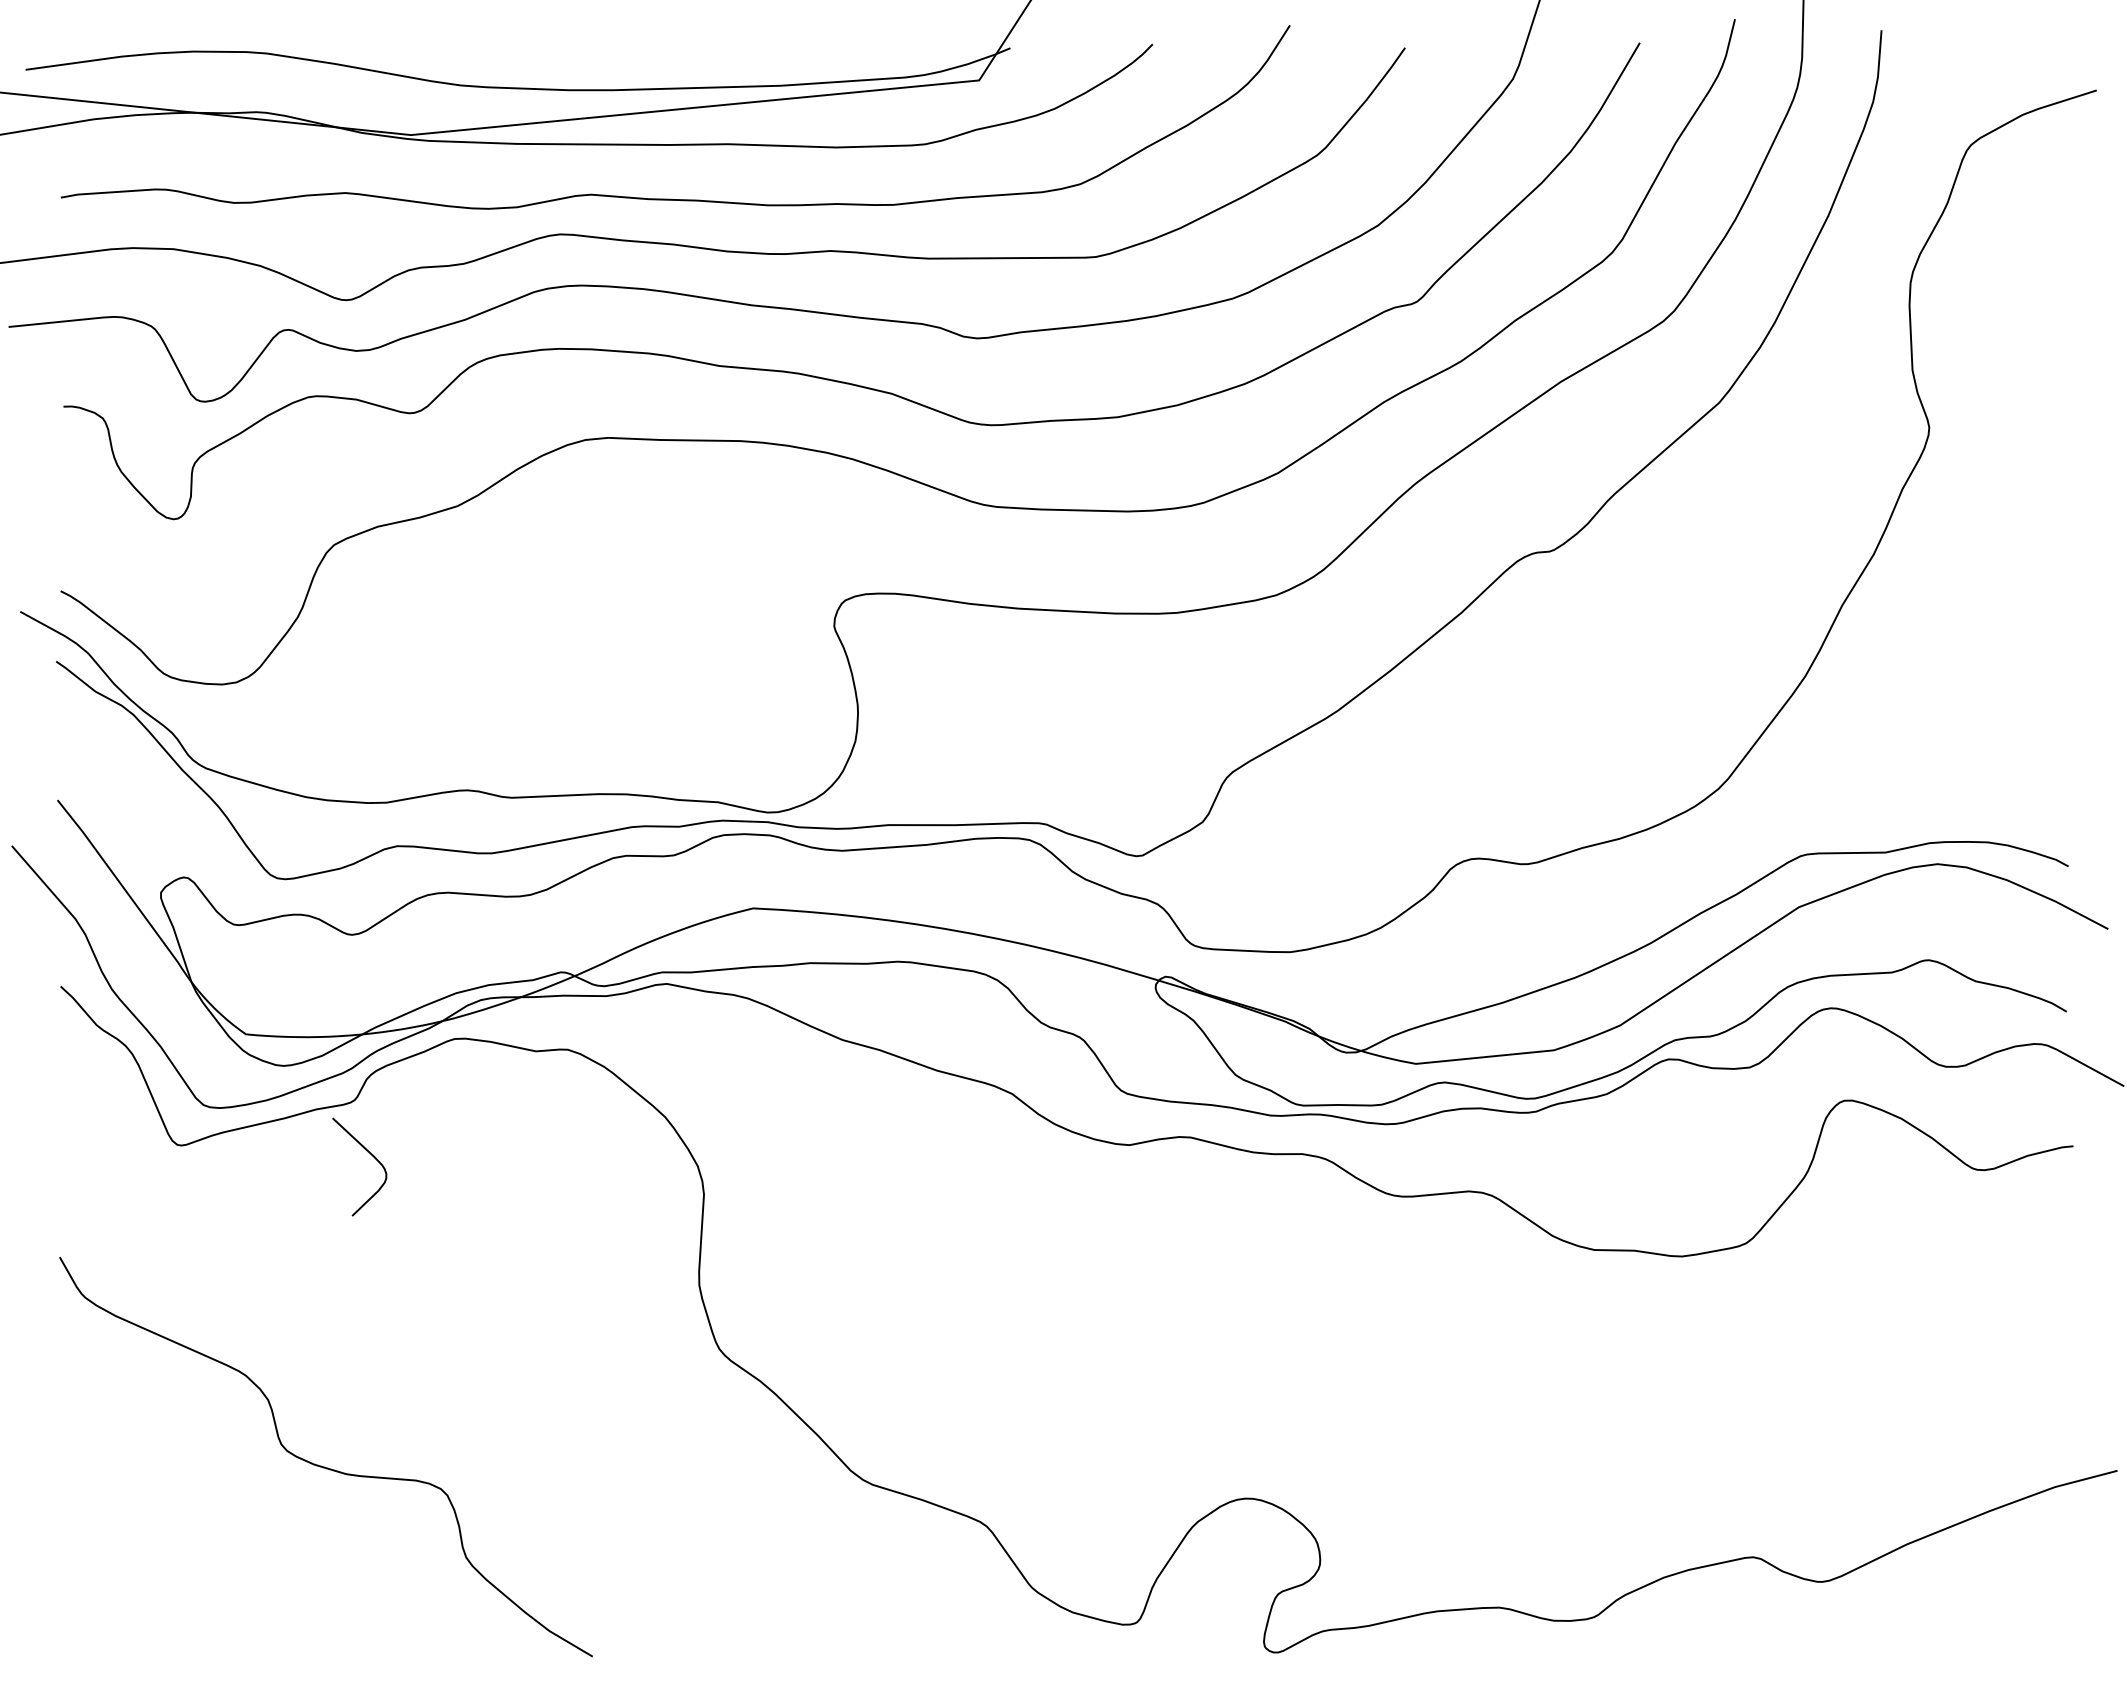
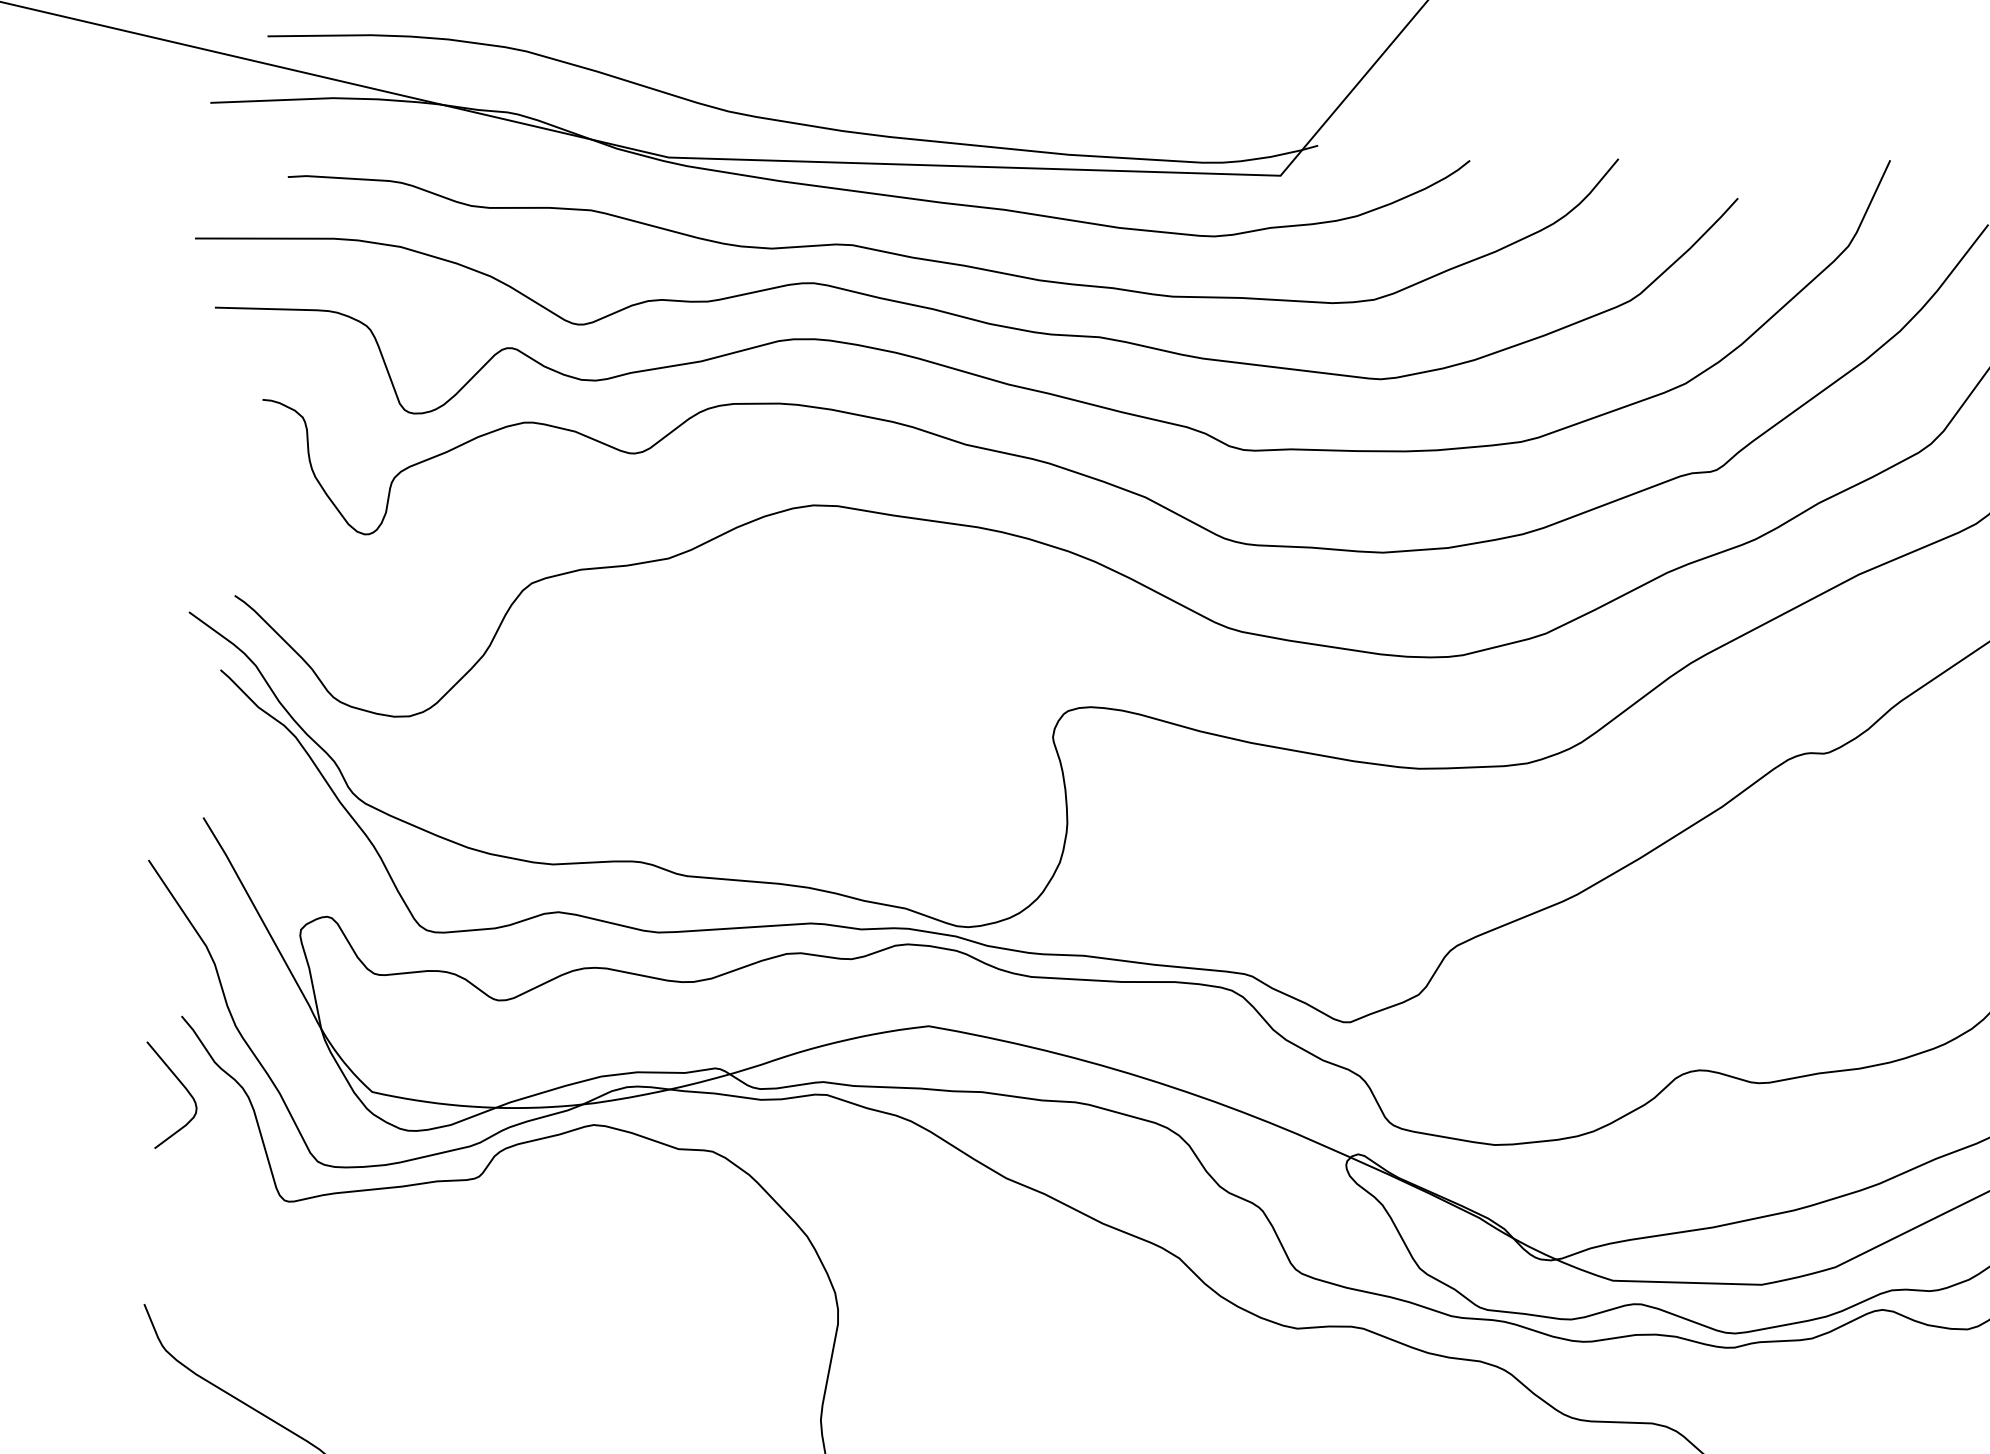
curve: (370, 1154) -> (182, 1085), moved

